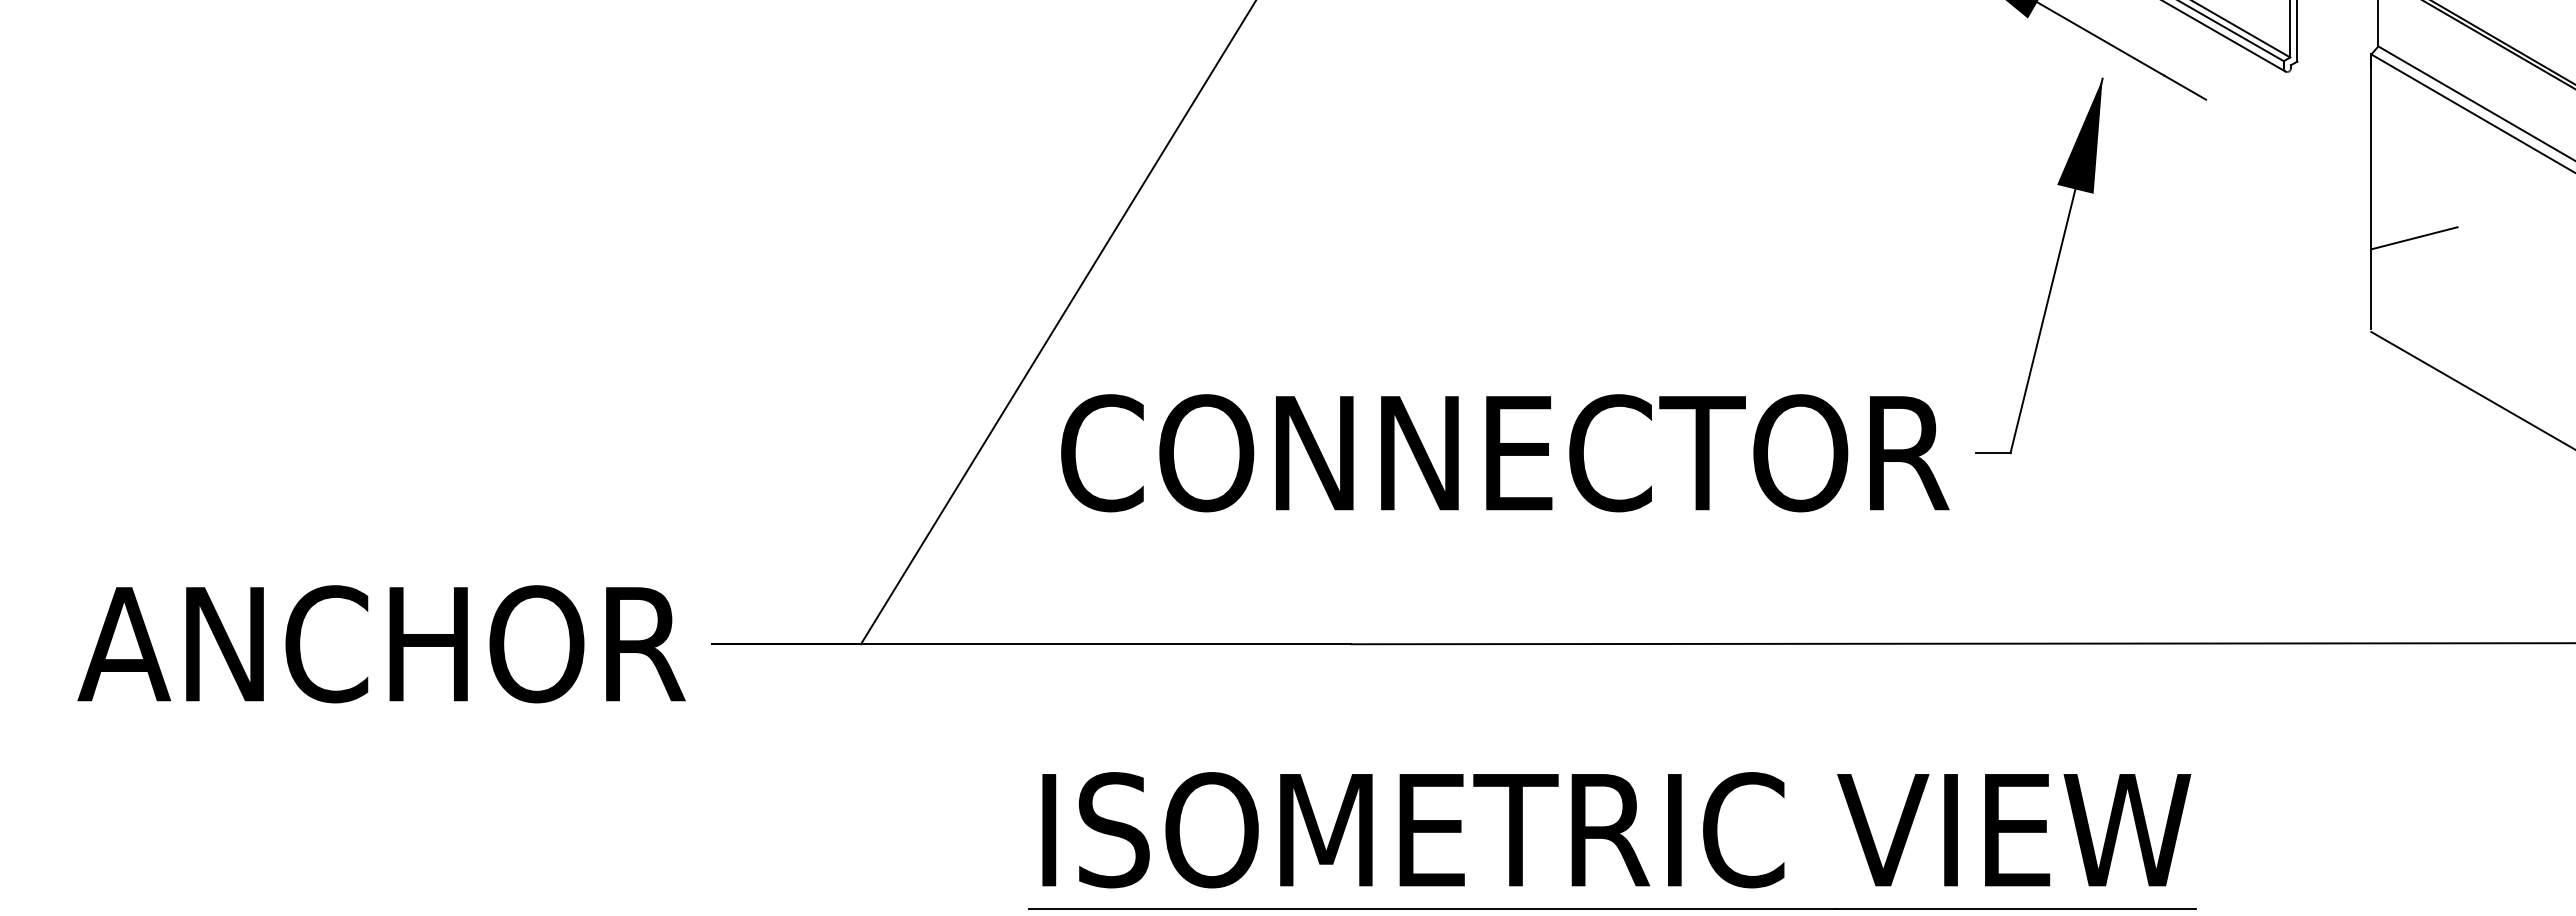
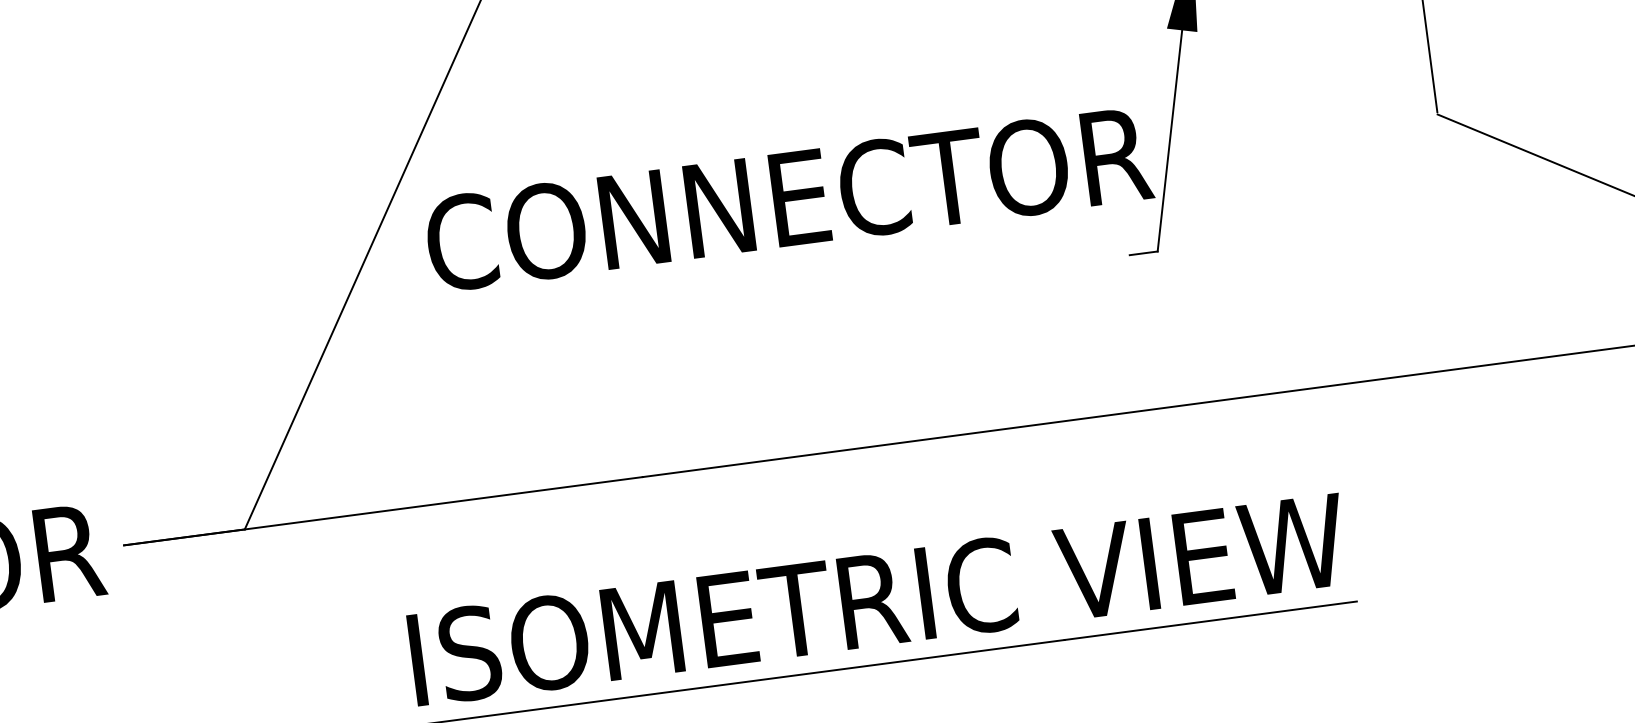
line: (2414, 238) -> (1462, 34), removed
text: (1505, 453) -> (789, 199), moved

